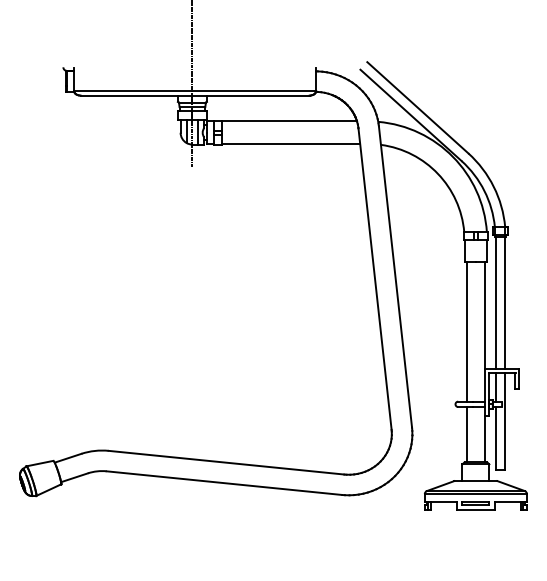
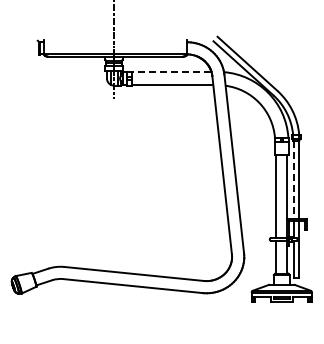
line: (289, 120) -> (171, 71), solid -> dashed
line: (495, 304) -> (293, 180), solid -> dashed

